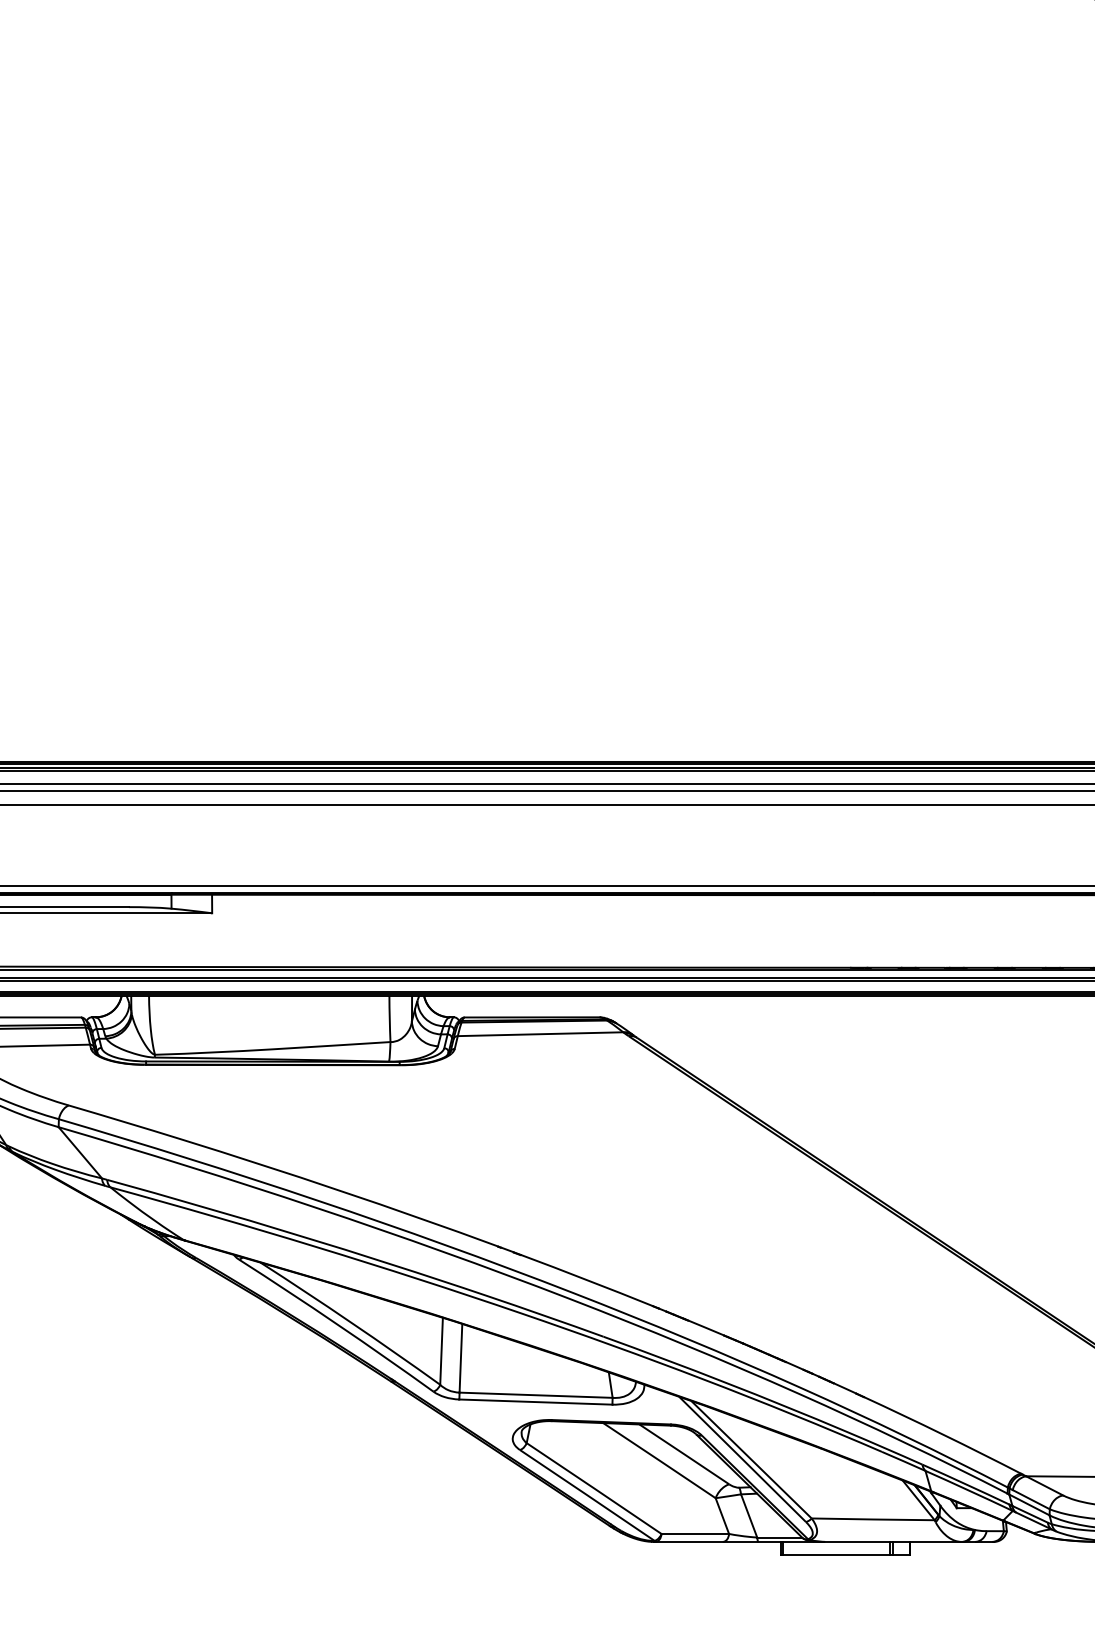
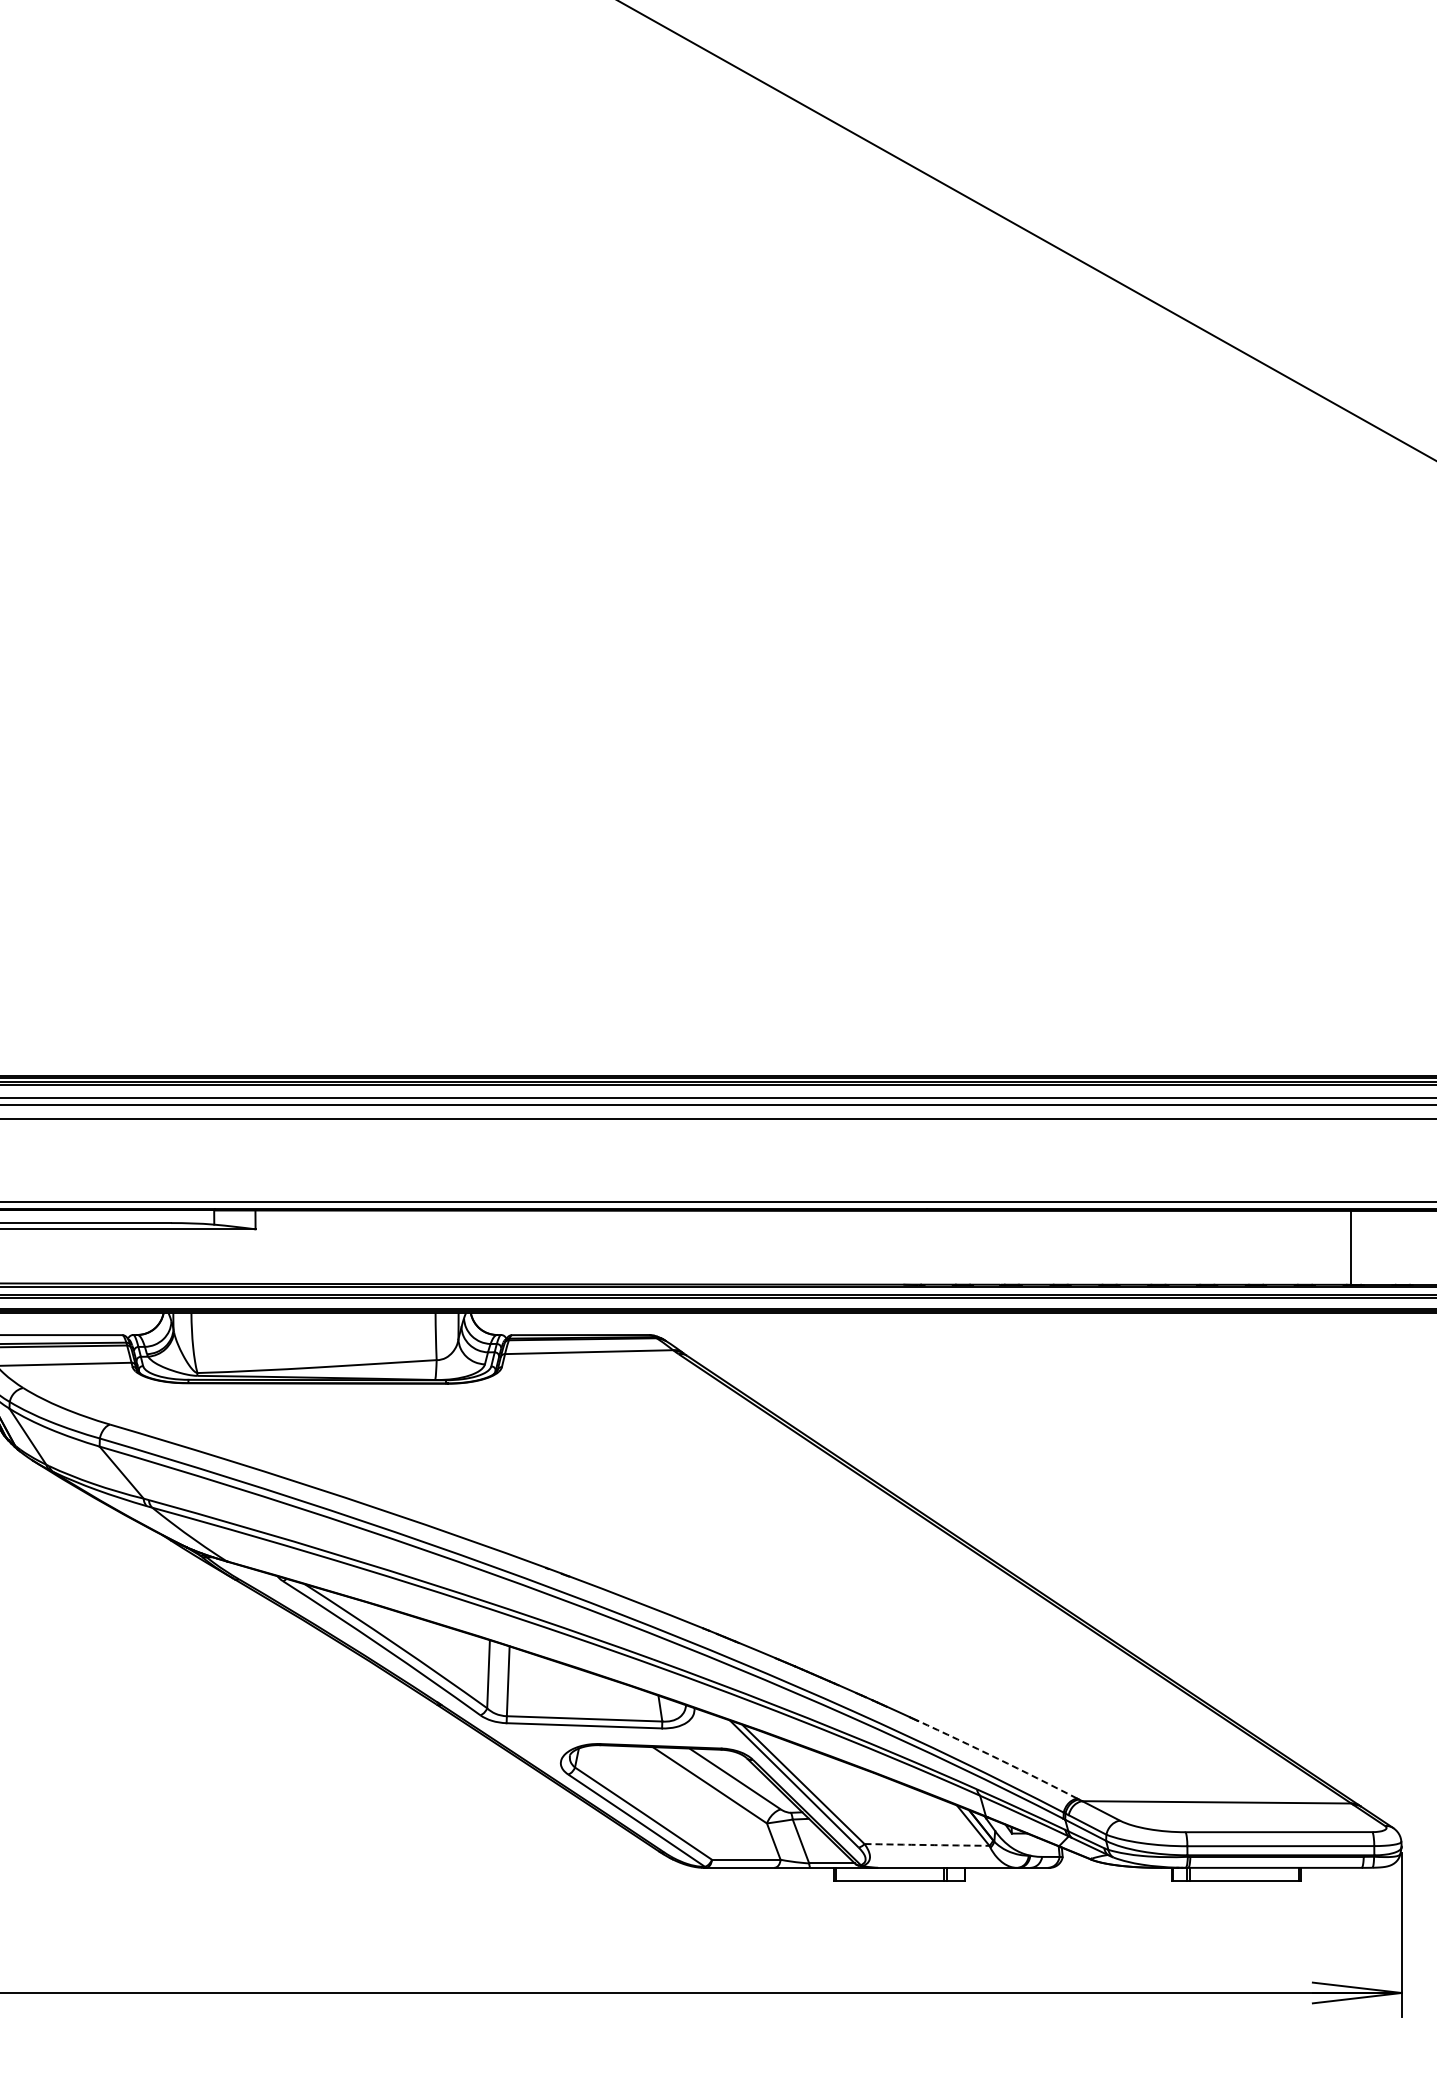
arc: (942, 1434) -> (997, 1758), solid -> dashed
arc: (872, 1519) -> (926, 1845), solid -> dashed

